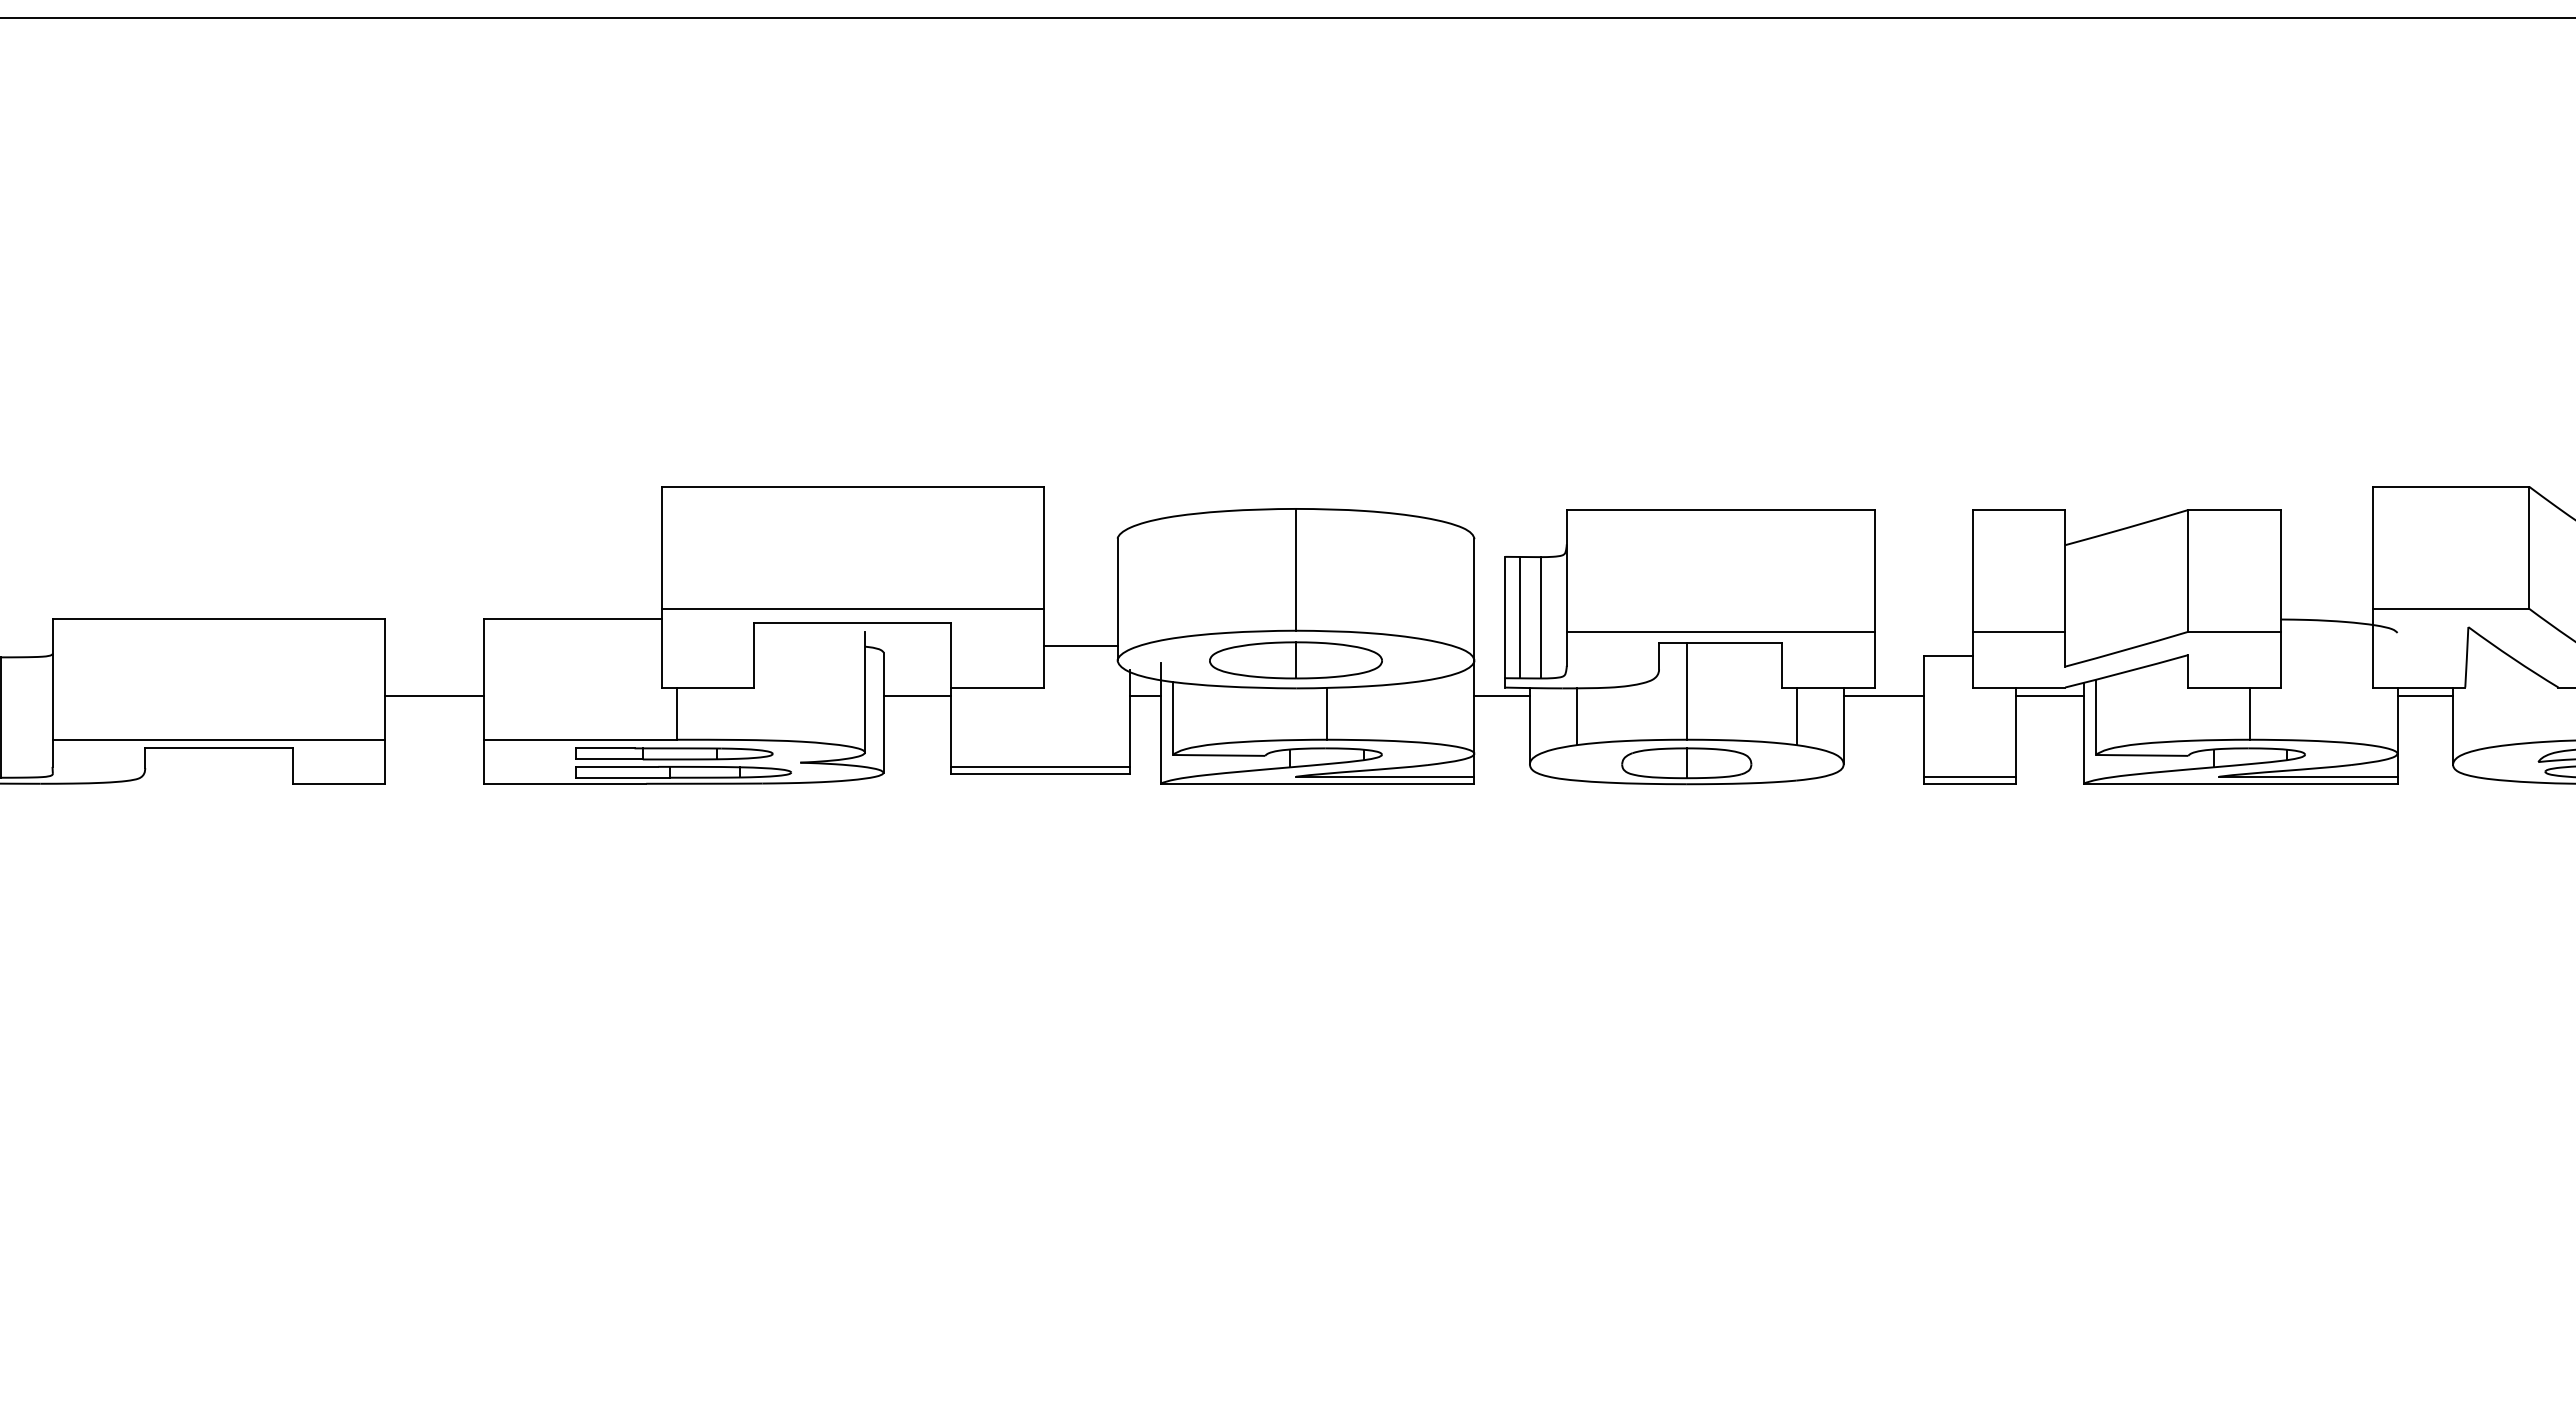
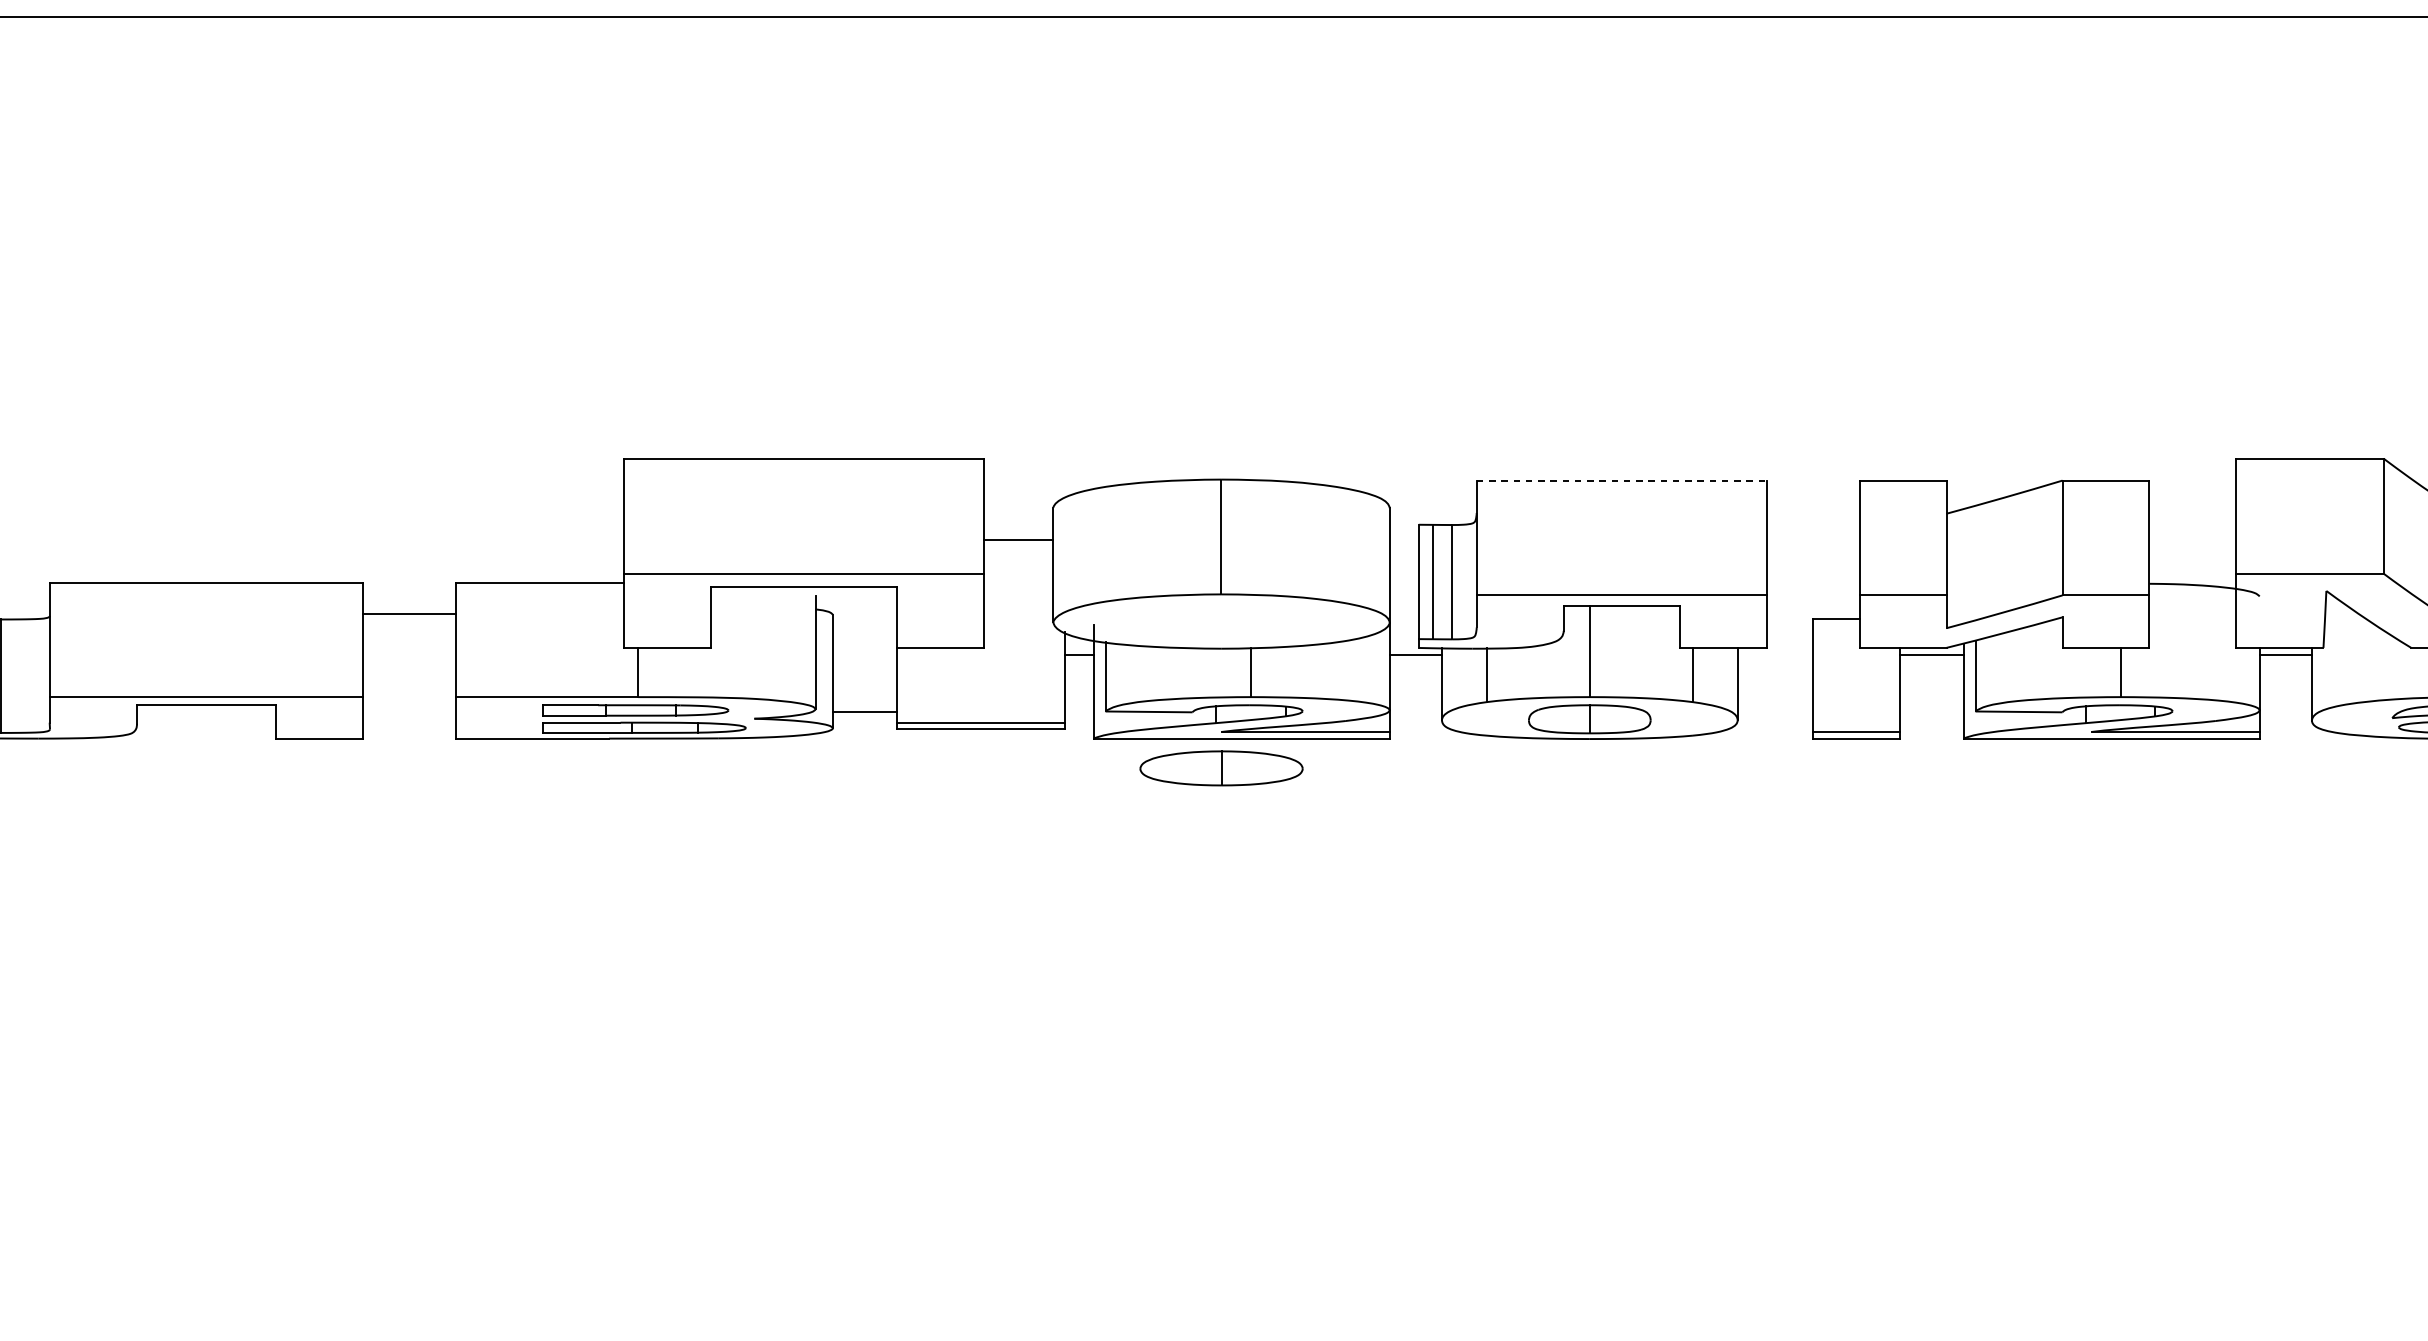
line: (1720, 510) -> (1621, 481), solid -> dashed
line: (1080, 646) -> (1018, 540), moved
part: (1295, 660) -> (1221, 768), moved
line: (434, 695) -> (409, 613), moved
line: (917, 695) -> (864, 711), moved
line: (1883, 695) -> (1775, 655), removed

